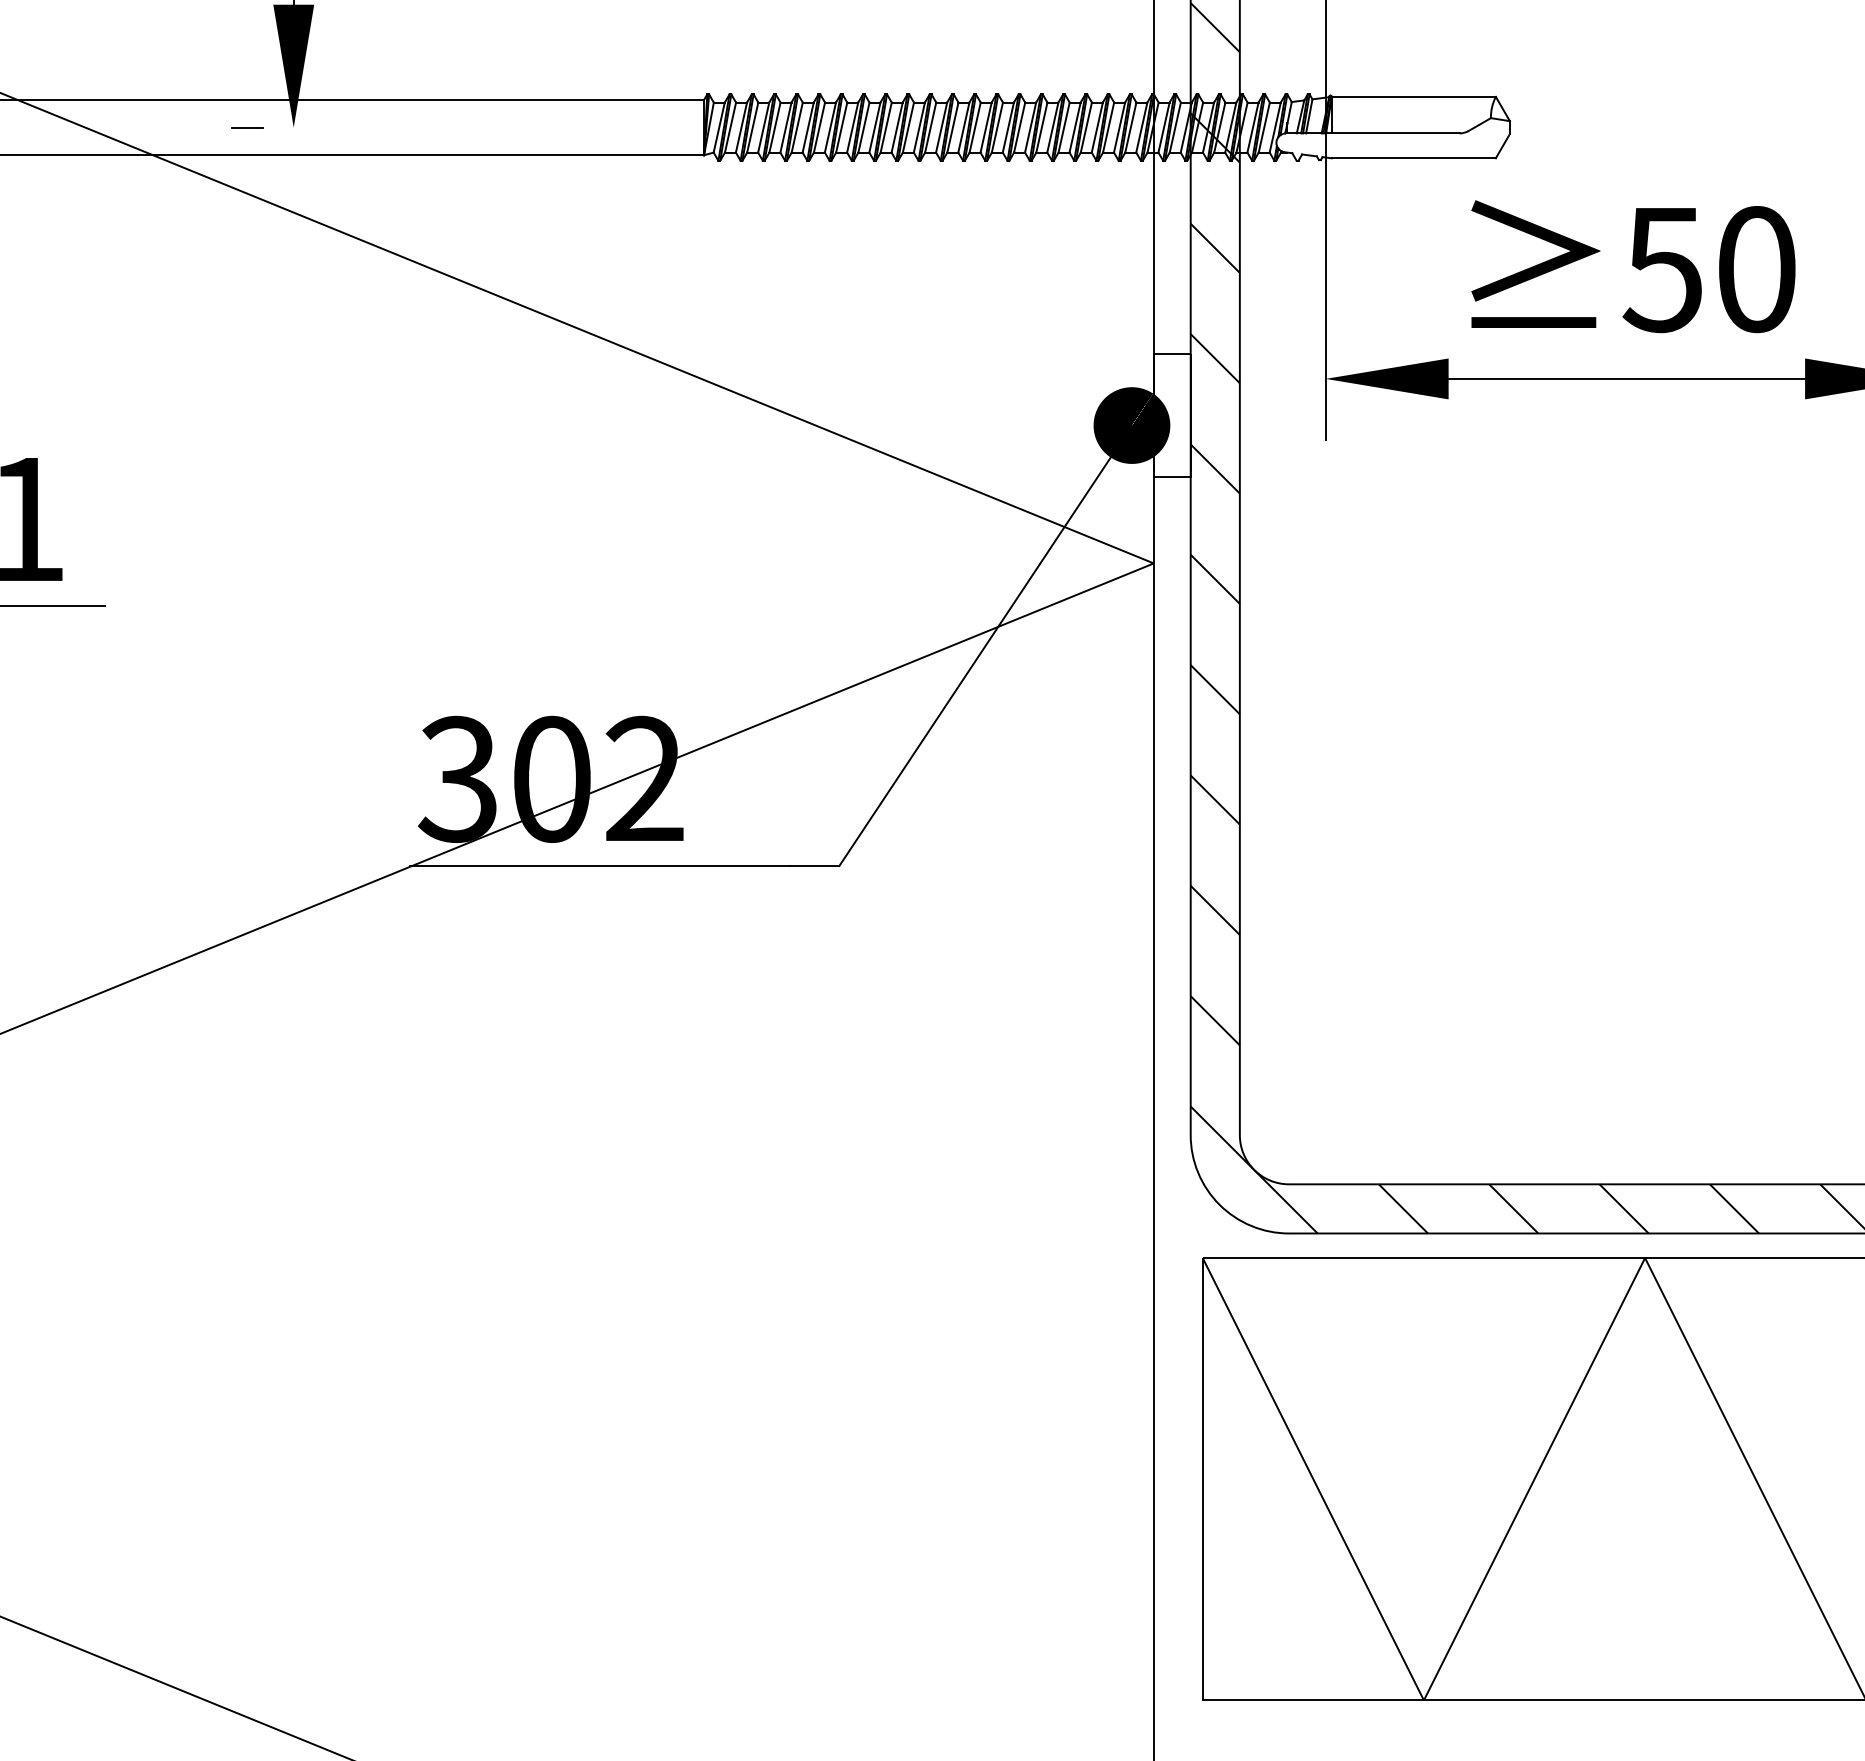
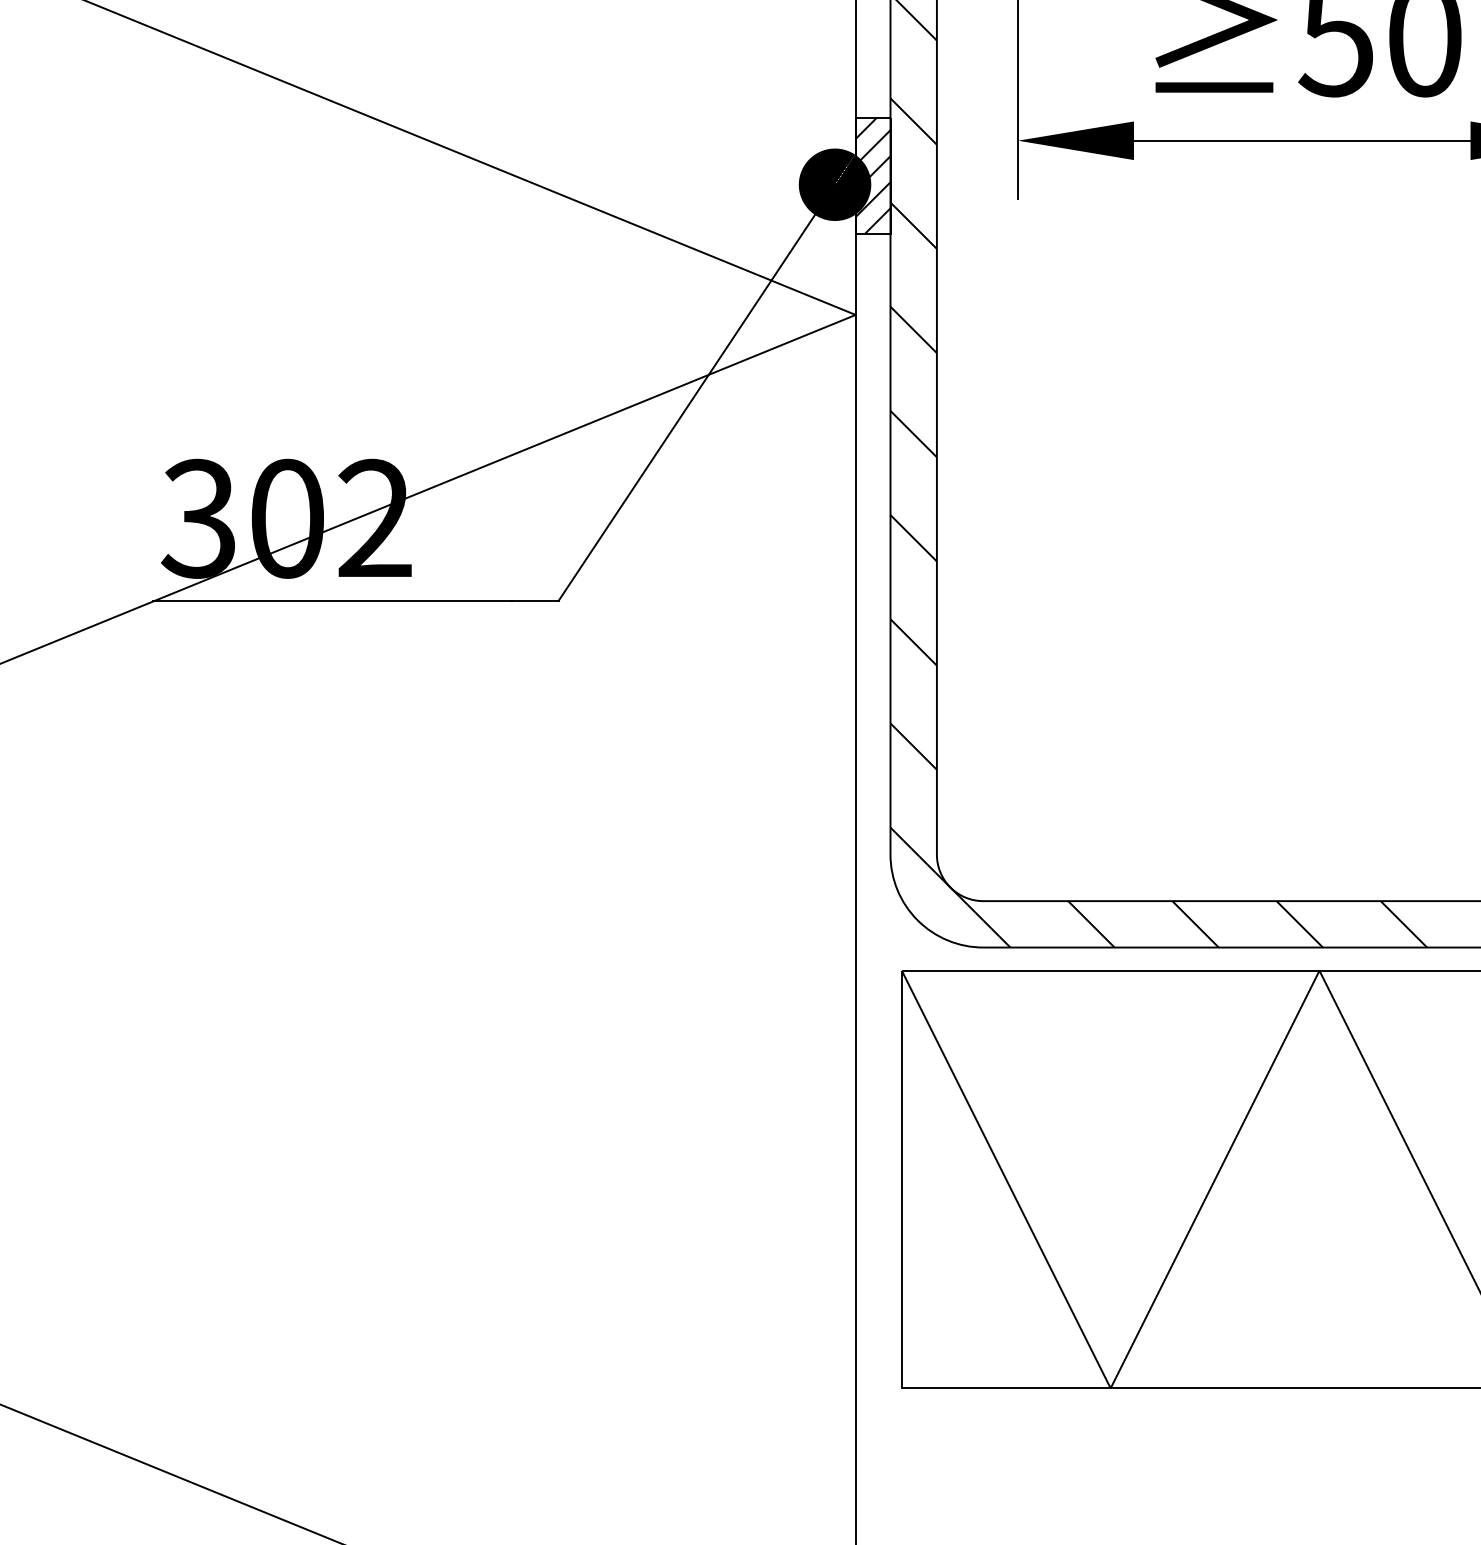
hatch: (1171, 415) -> (872, 175), added

